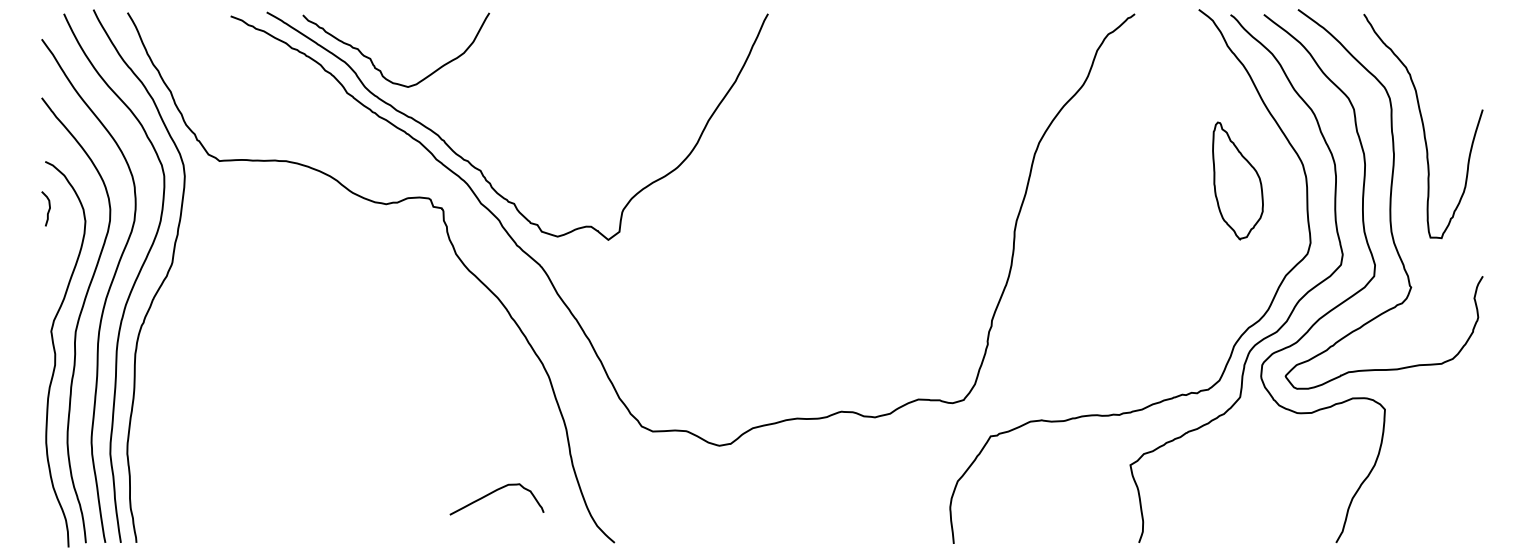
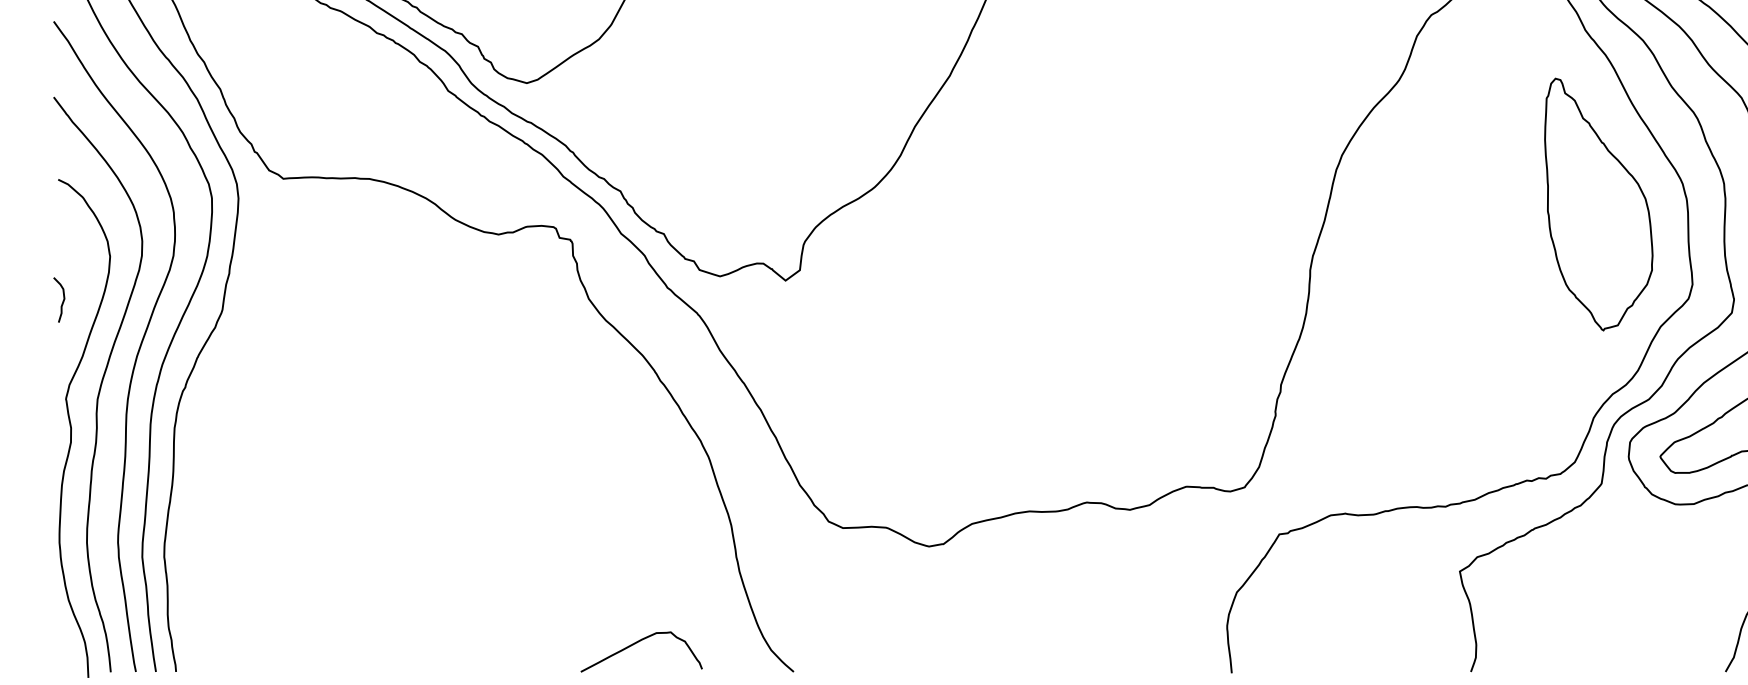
part: (1237, 180) -> (1598, 203), size x1.67
curve: (48, 209) -> (62, 300), moved
curve: (492, 493) -> (635, 644), moved

